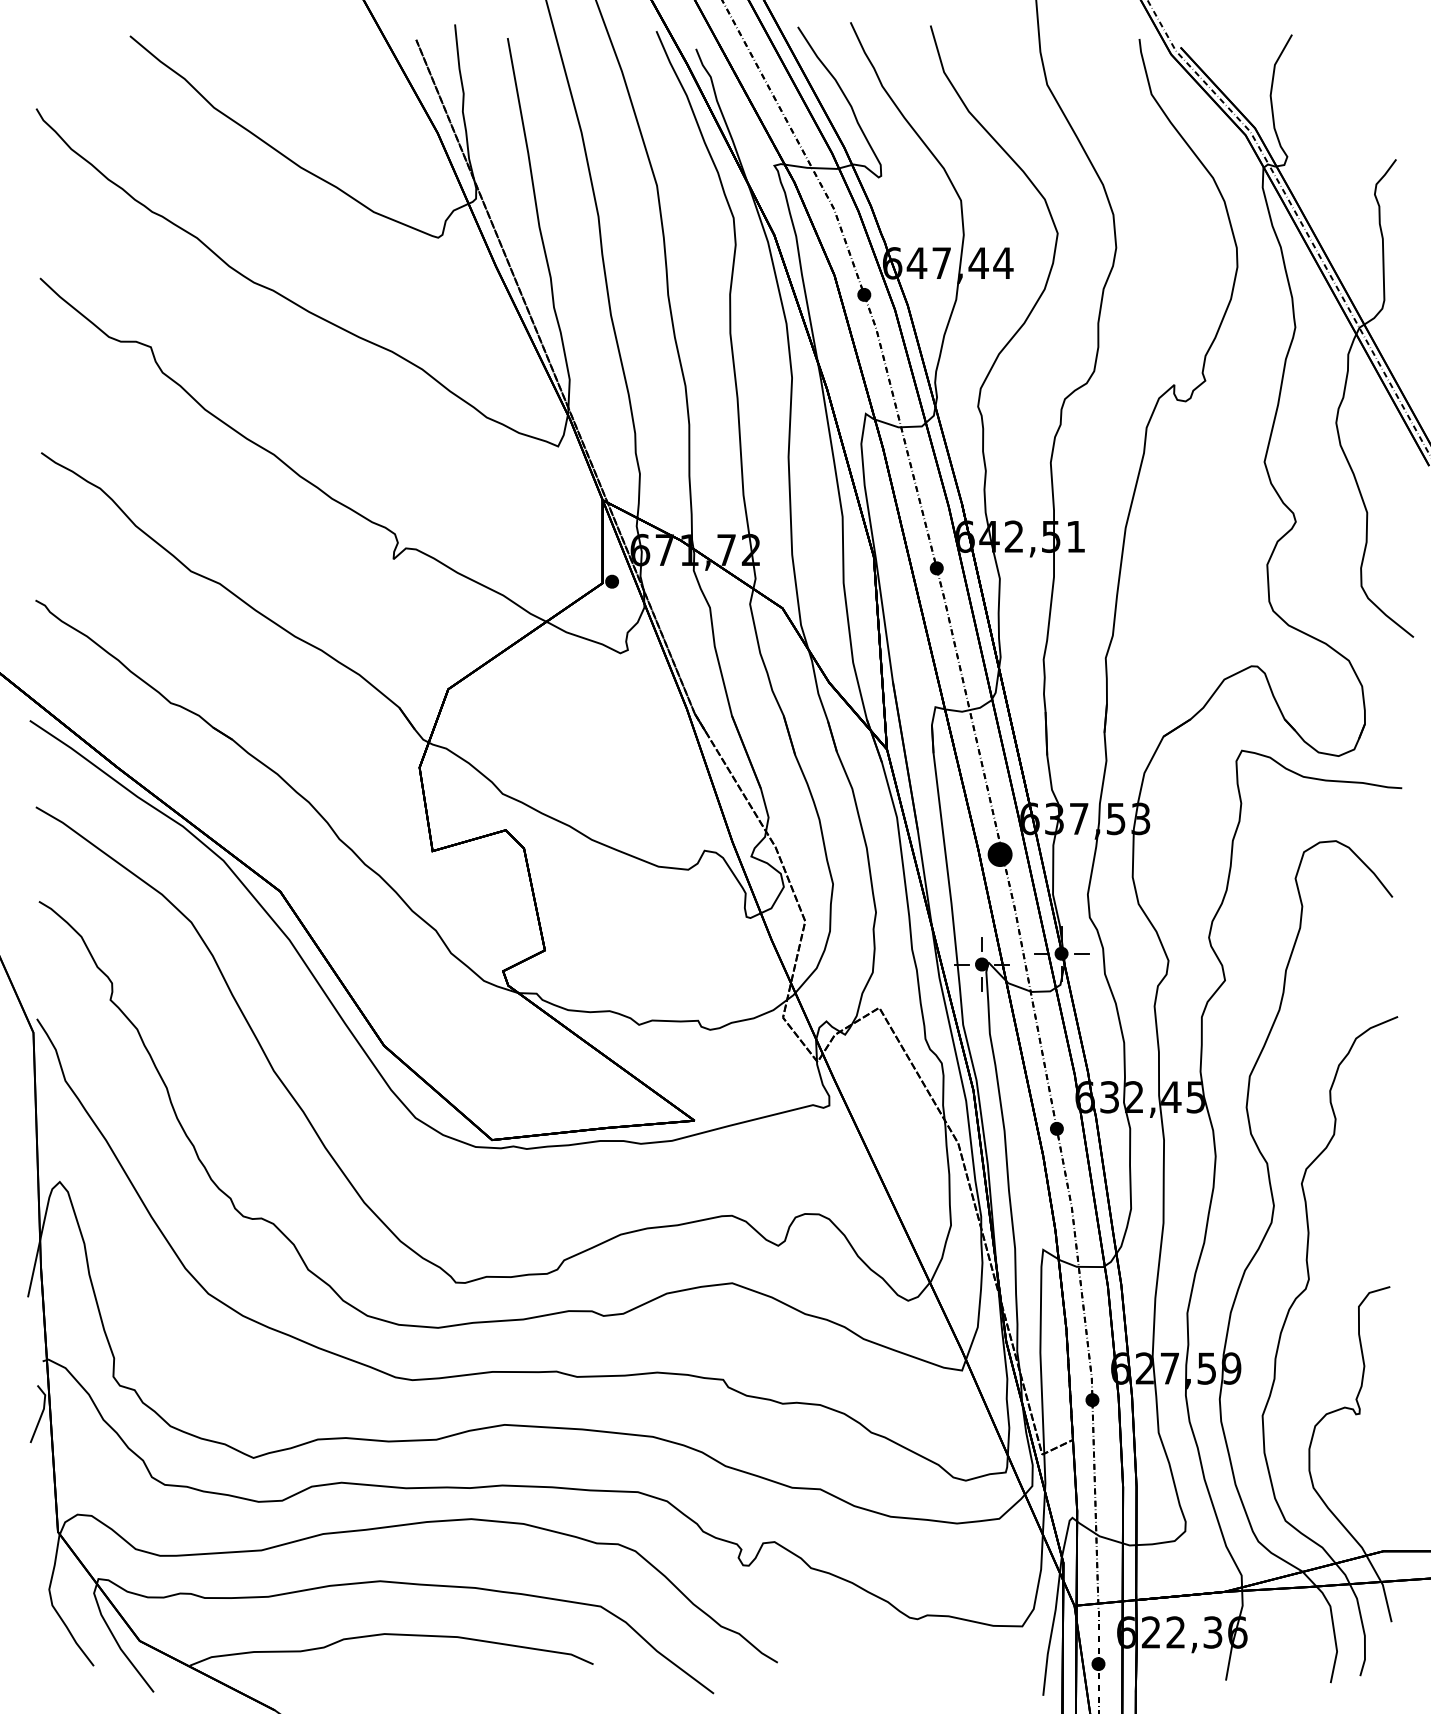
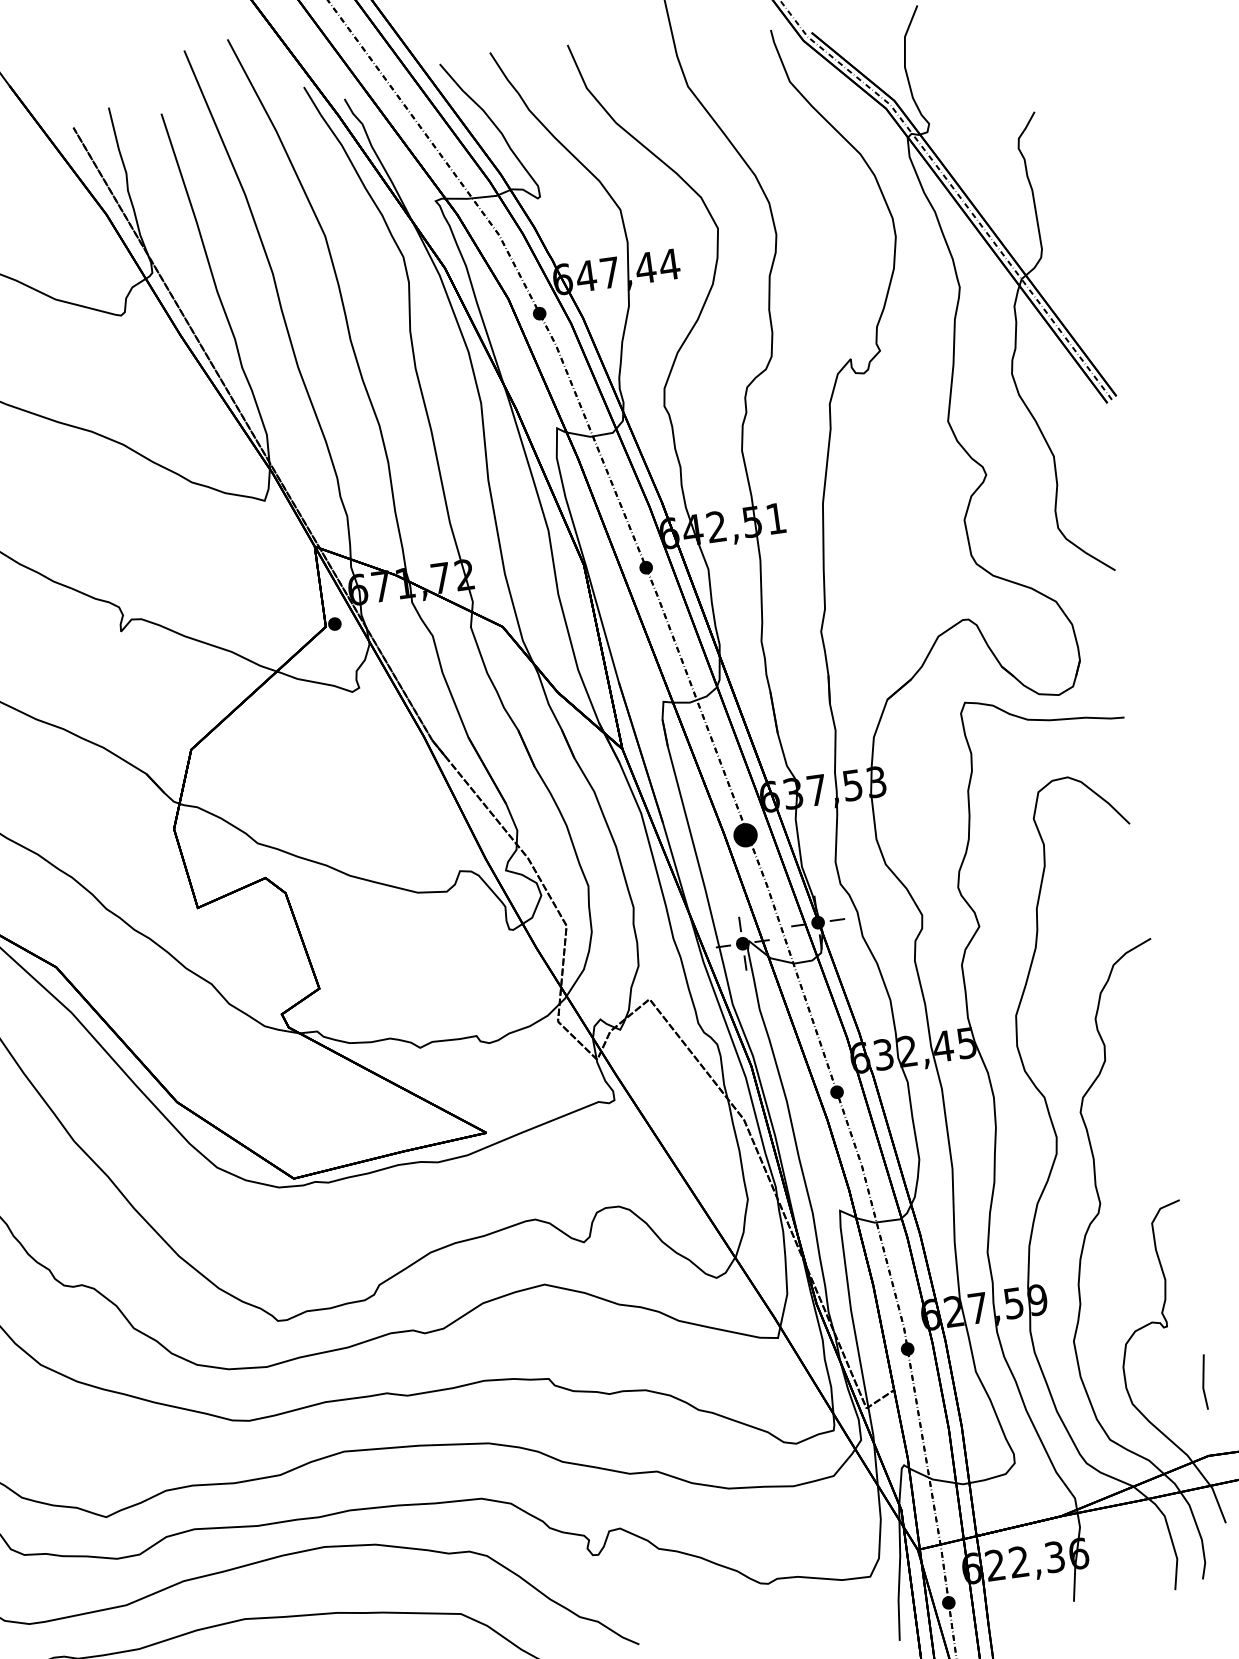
line: (1389, 1475) -> (1204, 1382), added

